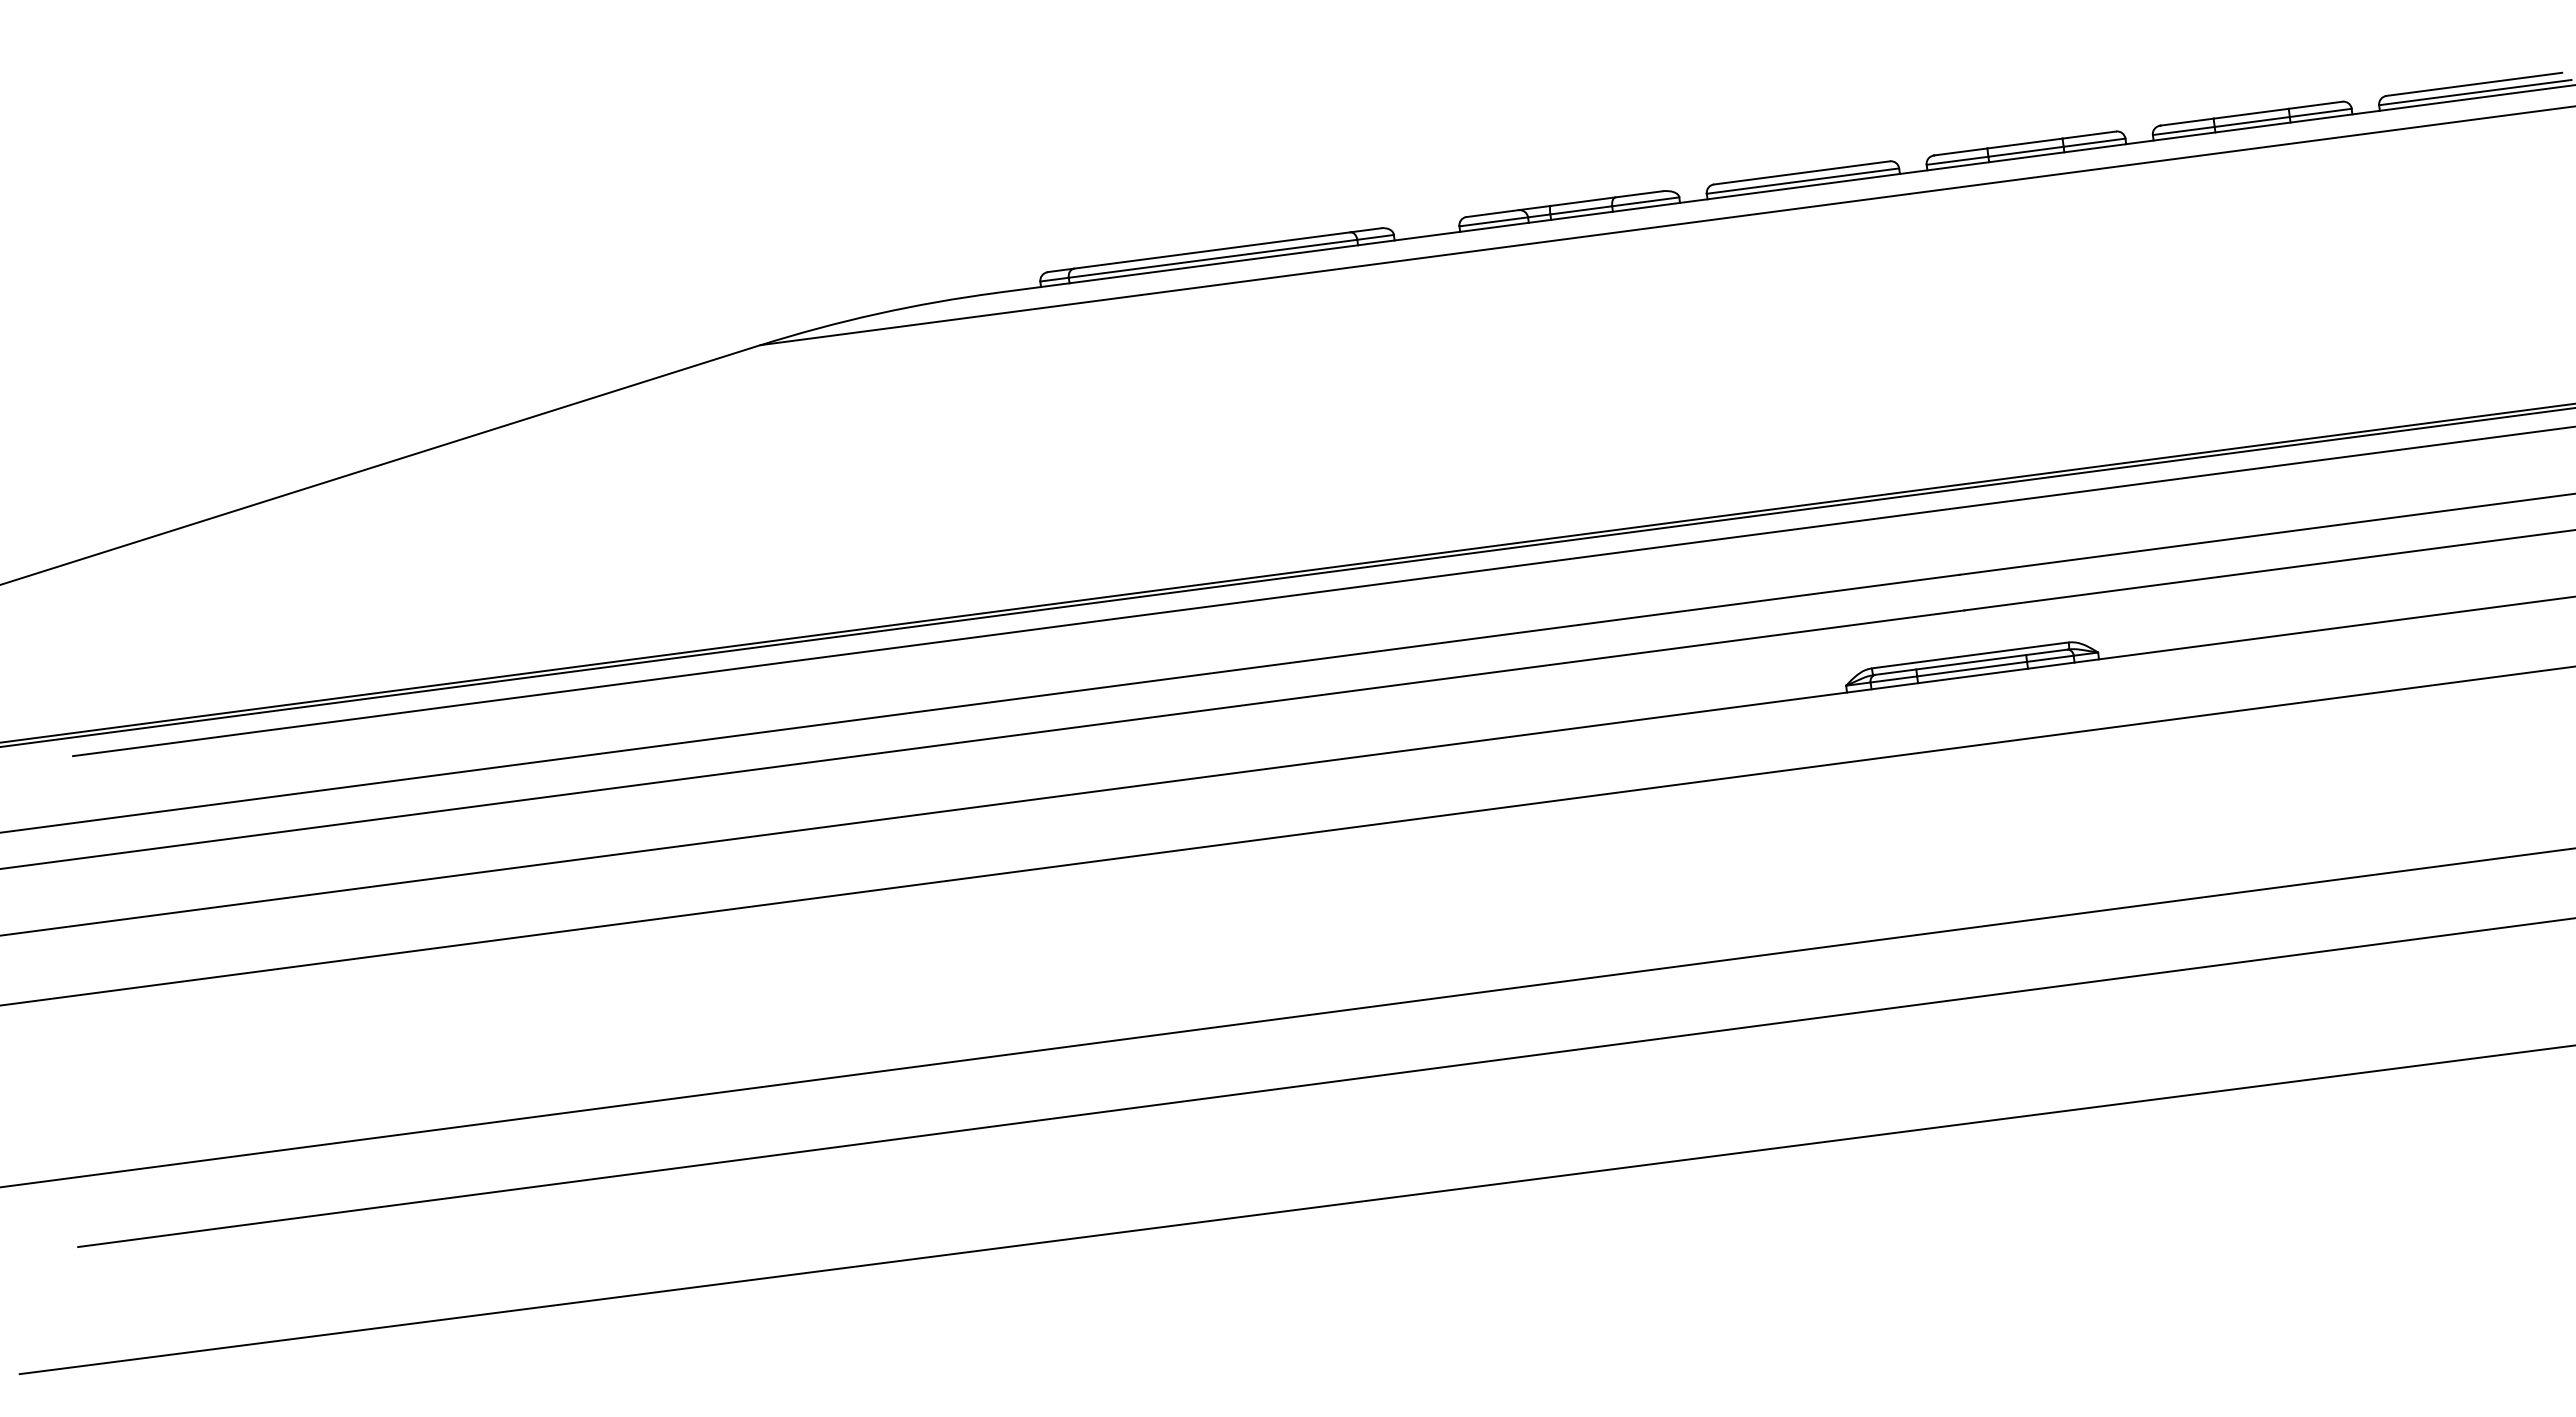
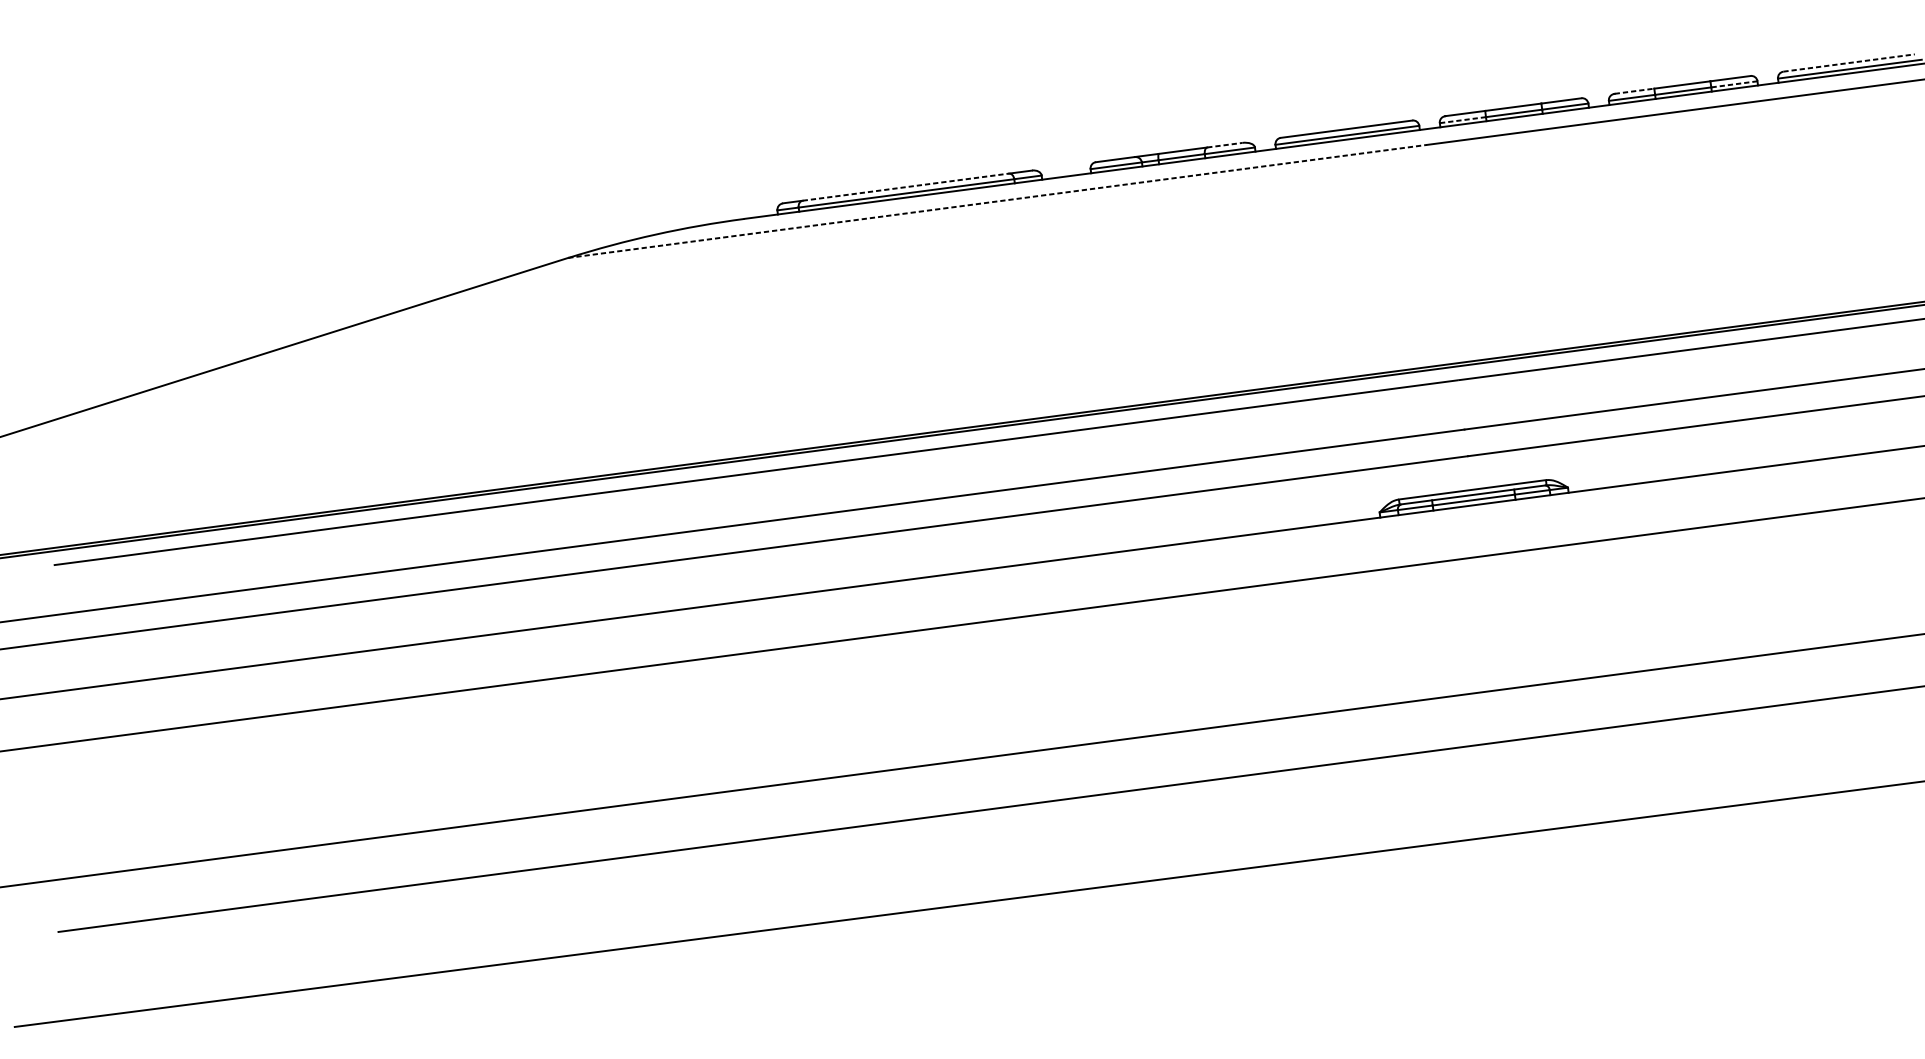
line: (2474, 84) -> (1849, 63), solid -> dashed
line: (2320, 112) -> (1734, 84), solid -> dashed
line: (2187, 122) -> (1634, 91), solid -> dashed
line: (1957, 160) -> (1462, 119), solid -> dashed
line: (1638, 194) -> (1224, 145), solid -> dashed
line: (1212, 250) -> (906, 187), solid -> dashed
line: (1335, 269) -> (998, 201), solid -> dashed

